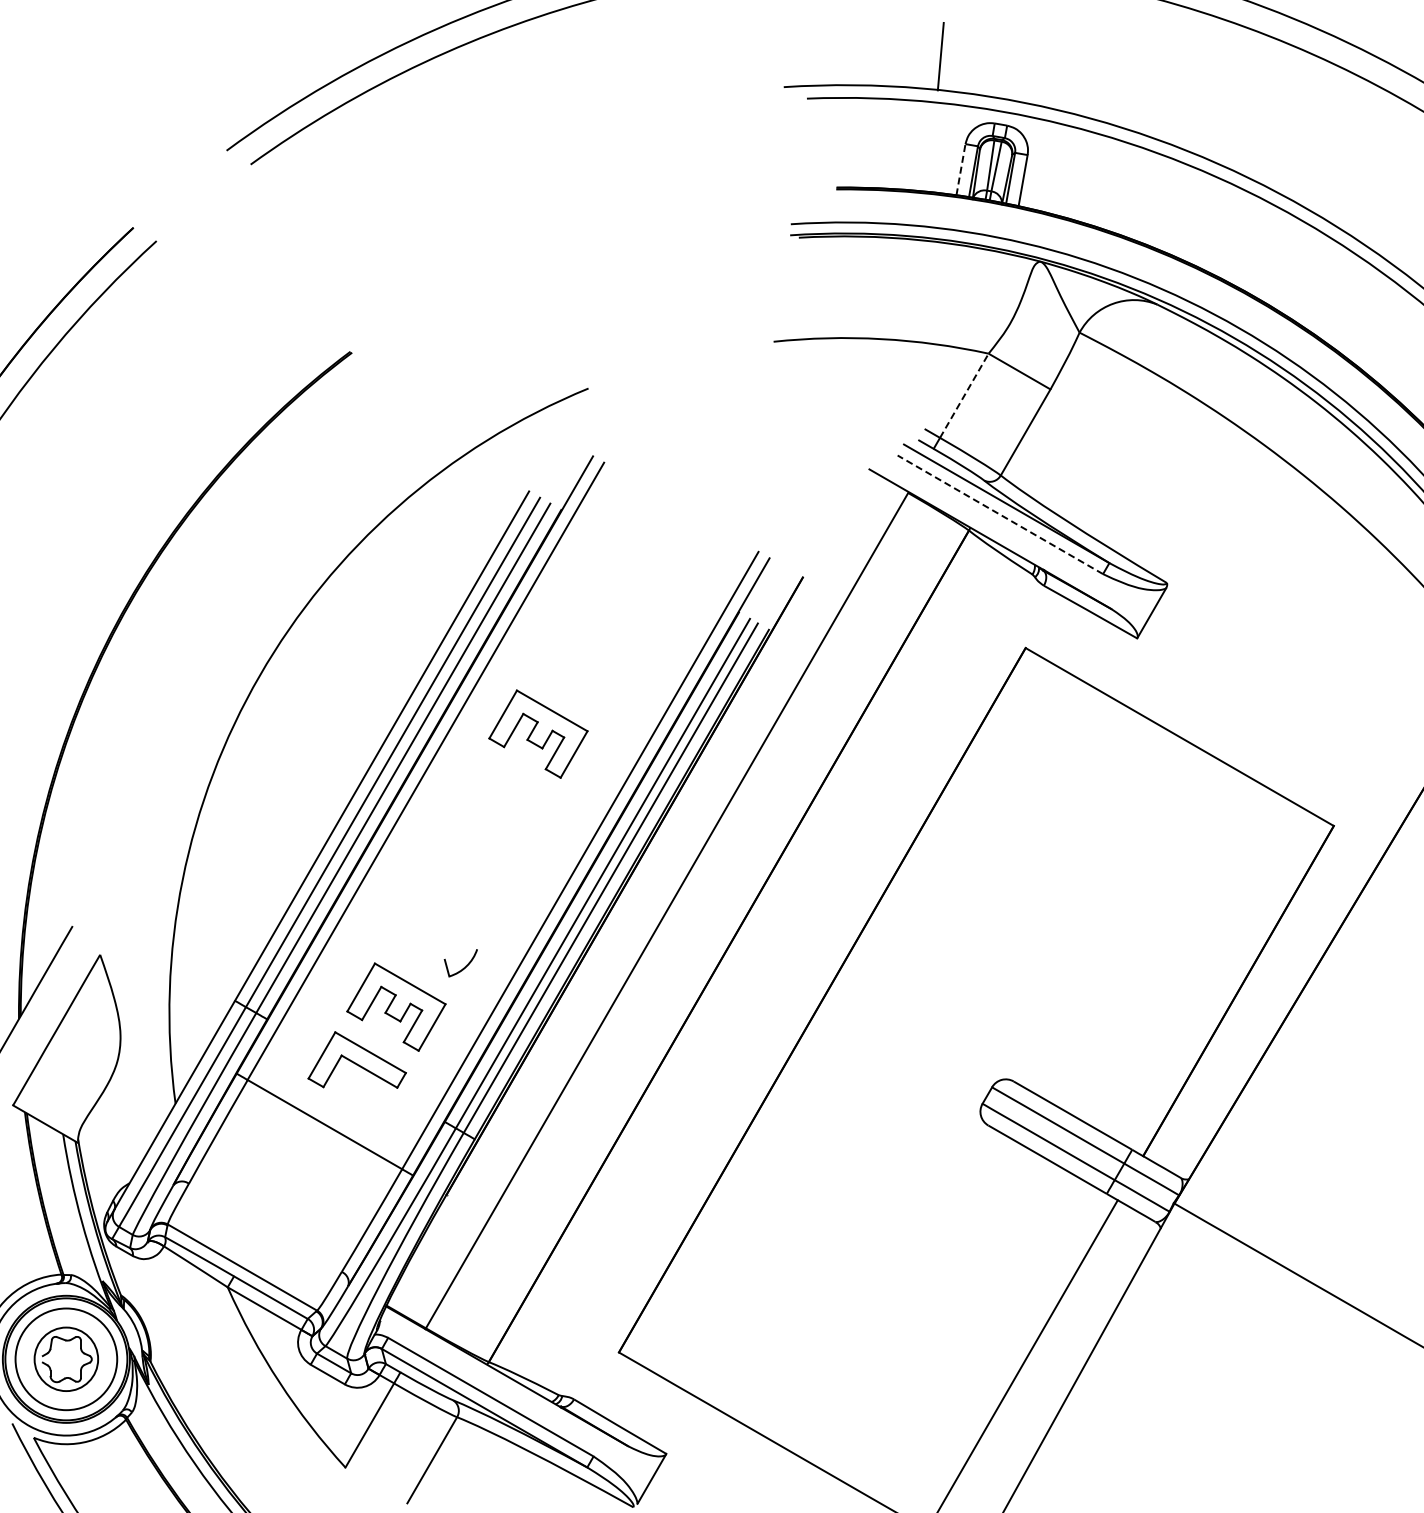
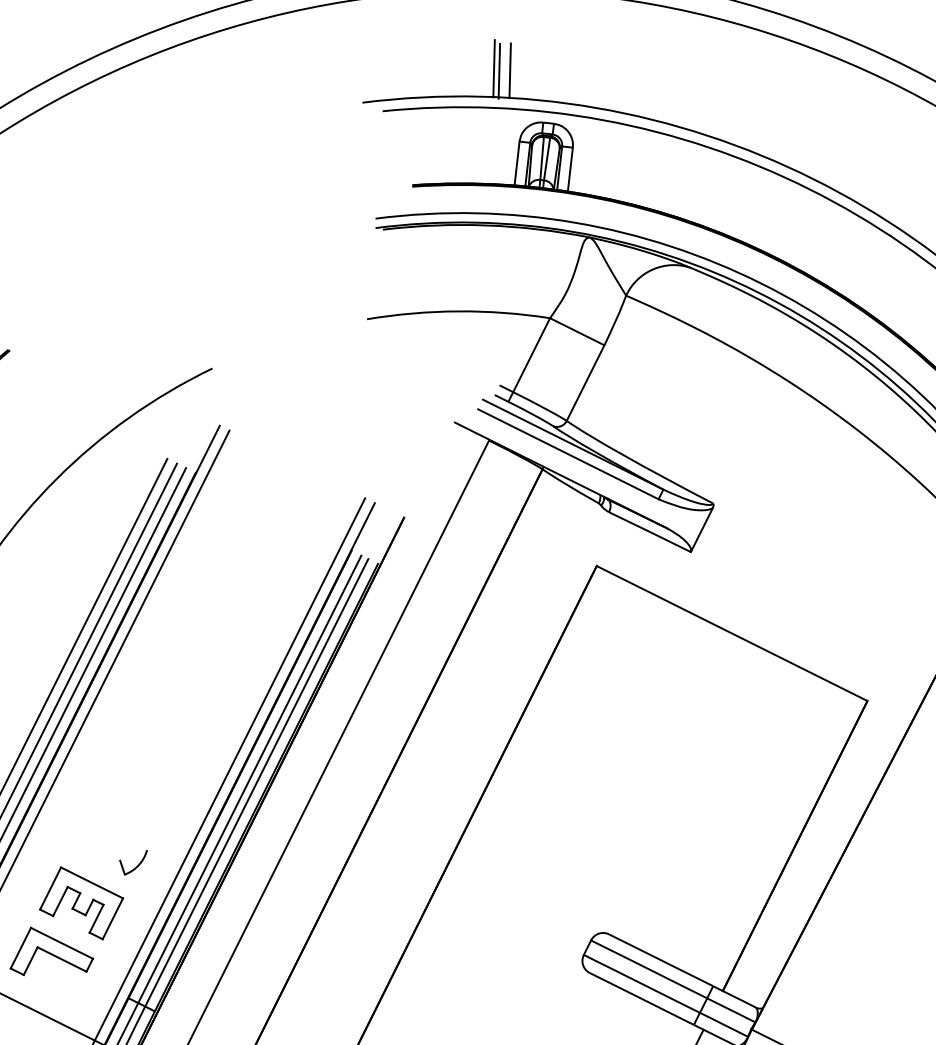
line: (946, 60) -> (499, 71), added
line: (959, 60) -> (510, 70), added
line: (960, 169) -> (516, 163), dashed -> solid
line: (964, 395) -> (531, 354), dashed -> solid
line: (1000, 514) -> (568, 454), dashed -> solid
part: (538, 733) -> (187, 663), removed

